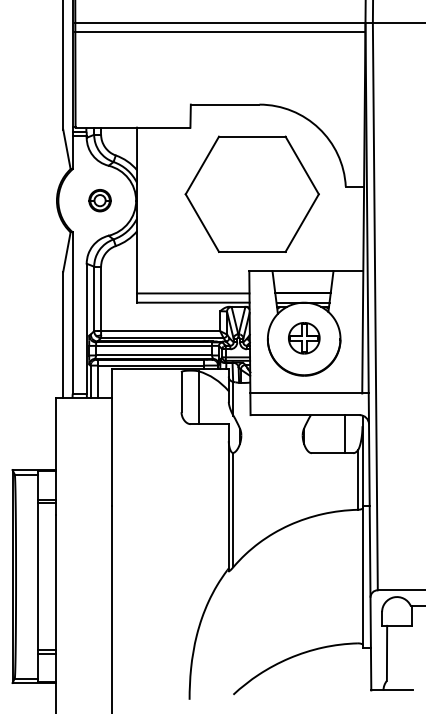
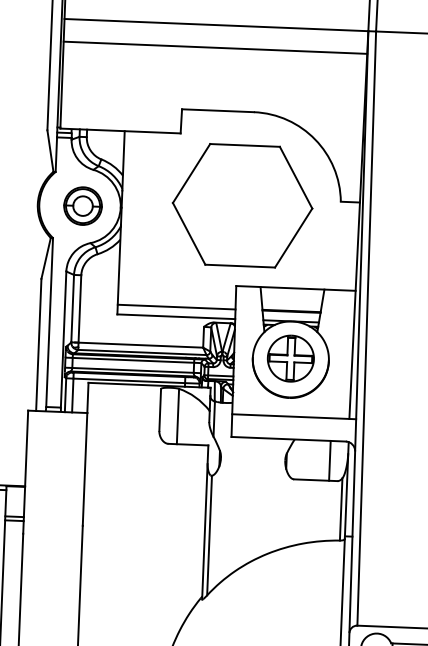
line: (220, 31) -> (215, 47), moved
part: (99, 200) -> (82, 205), size x1.67
part: (304, 338) -> (291, 358), size x1.43

